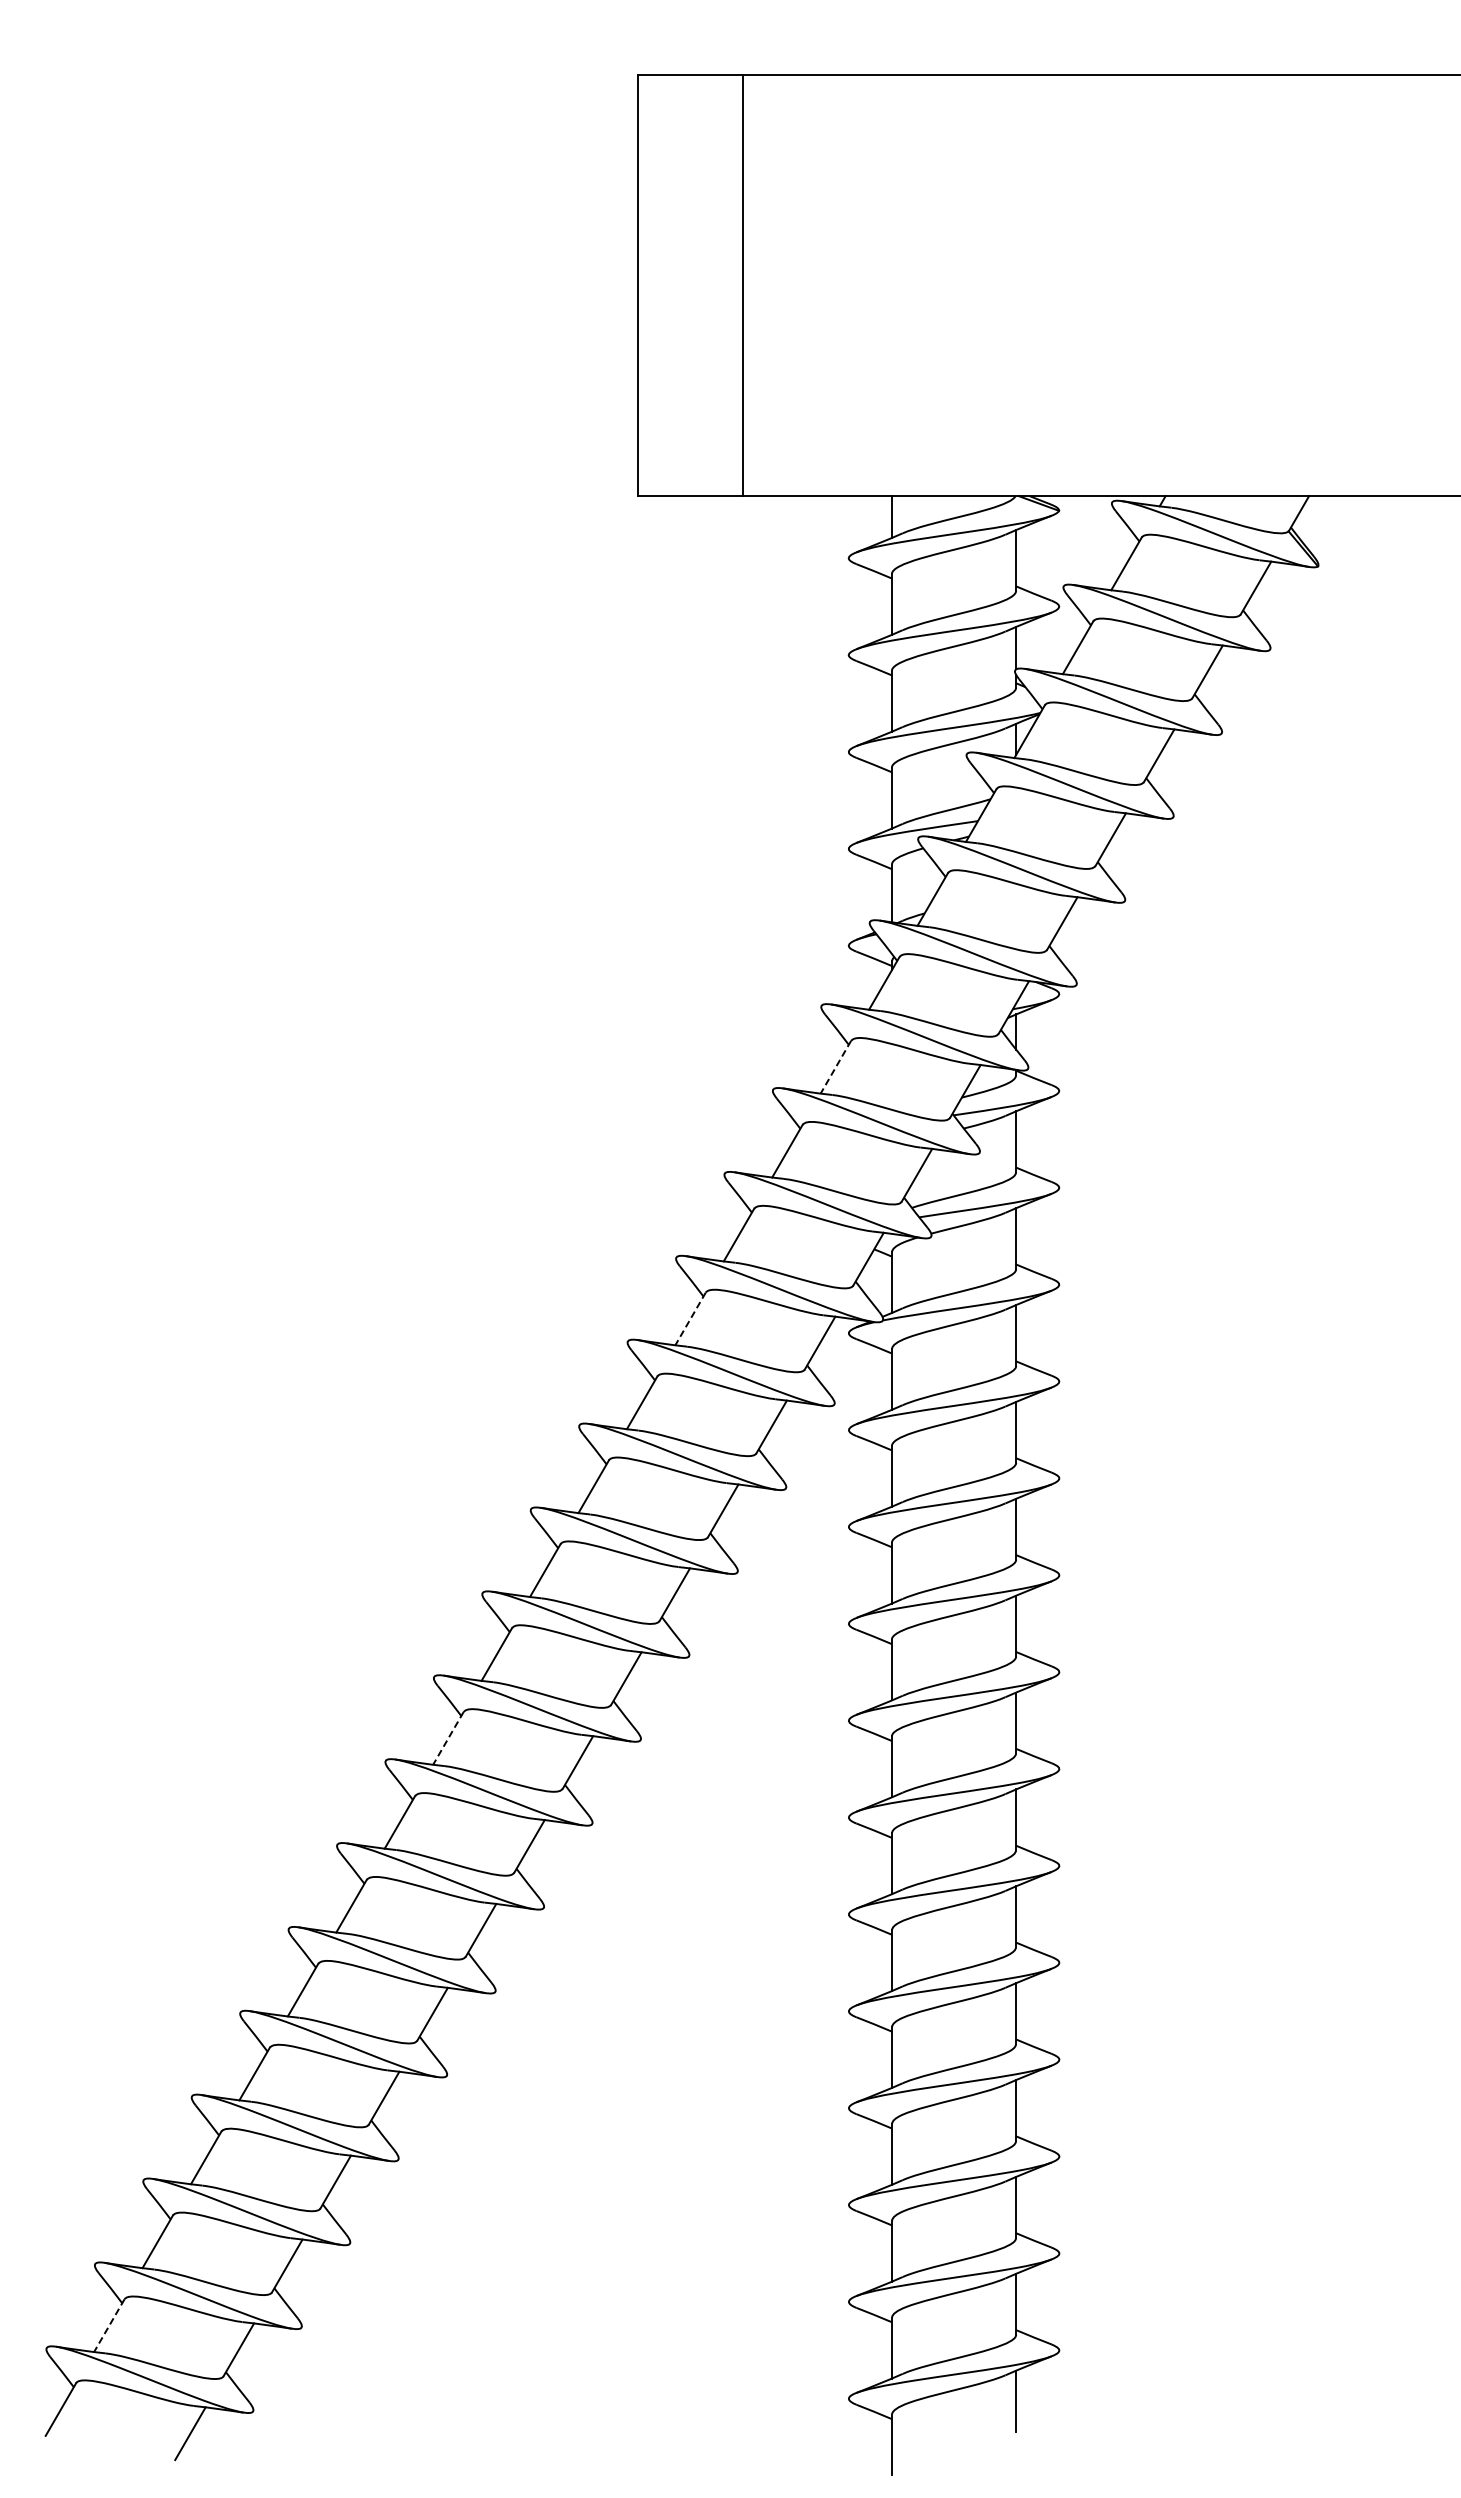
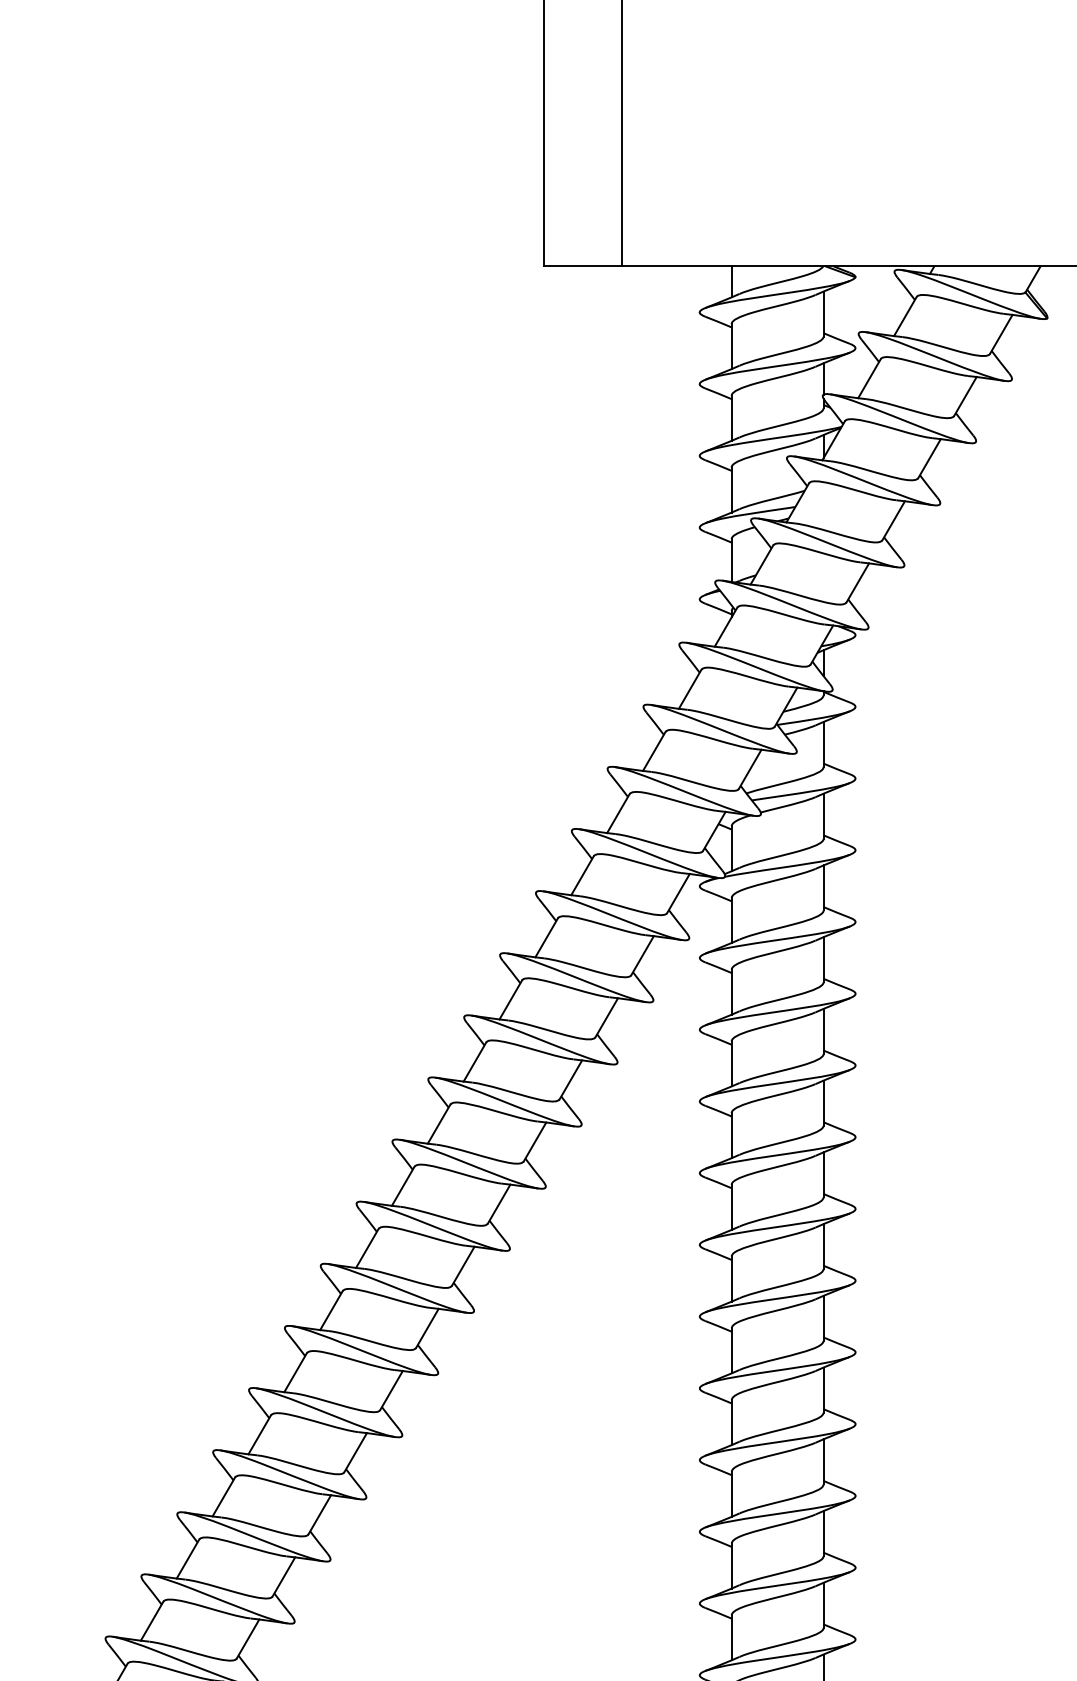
line: (835, 1067) -> (689, 689), dashed -> solid
line: (690, 1319) -> (582, 876), dashed -> solid
line: (448, 1738) -> (403, 1186), dashed -> solid
line: (109, 2326) -> (152, 1621), dashed -> solid

